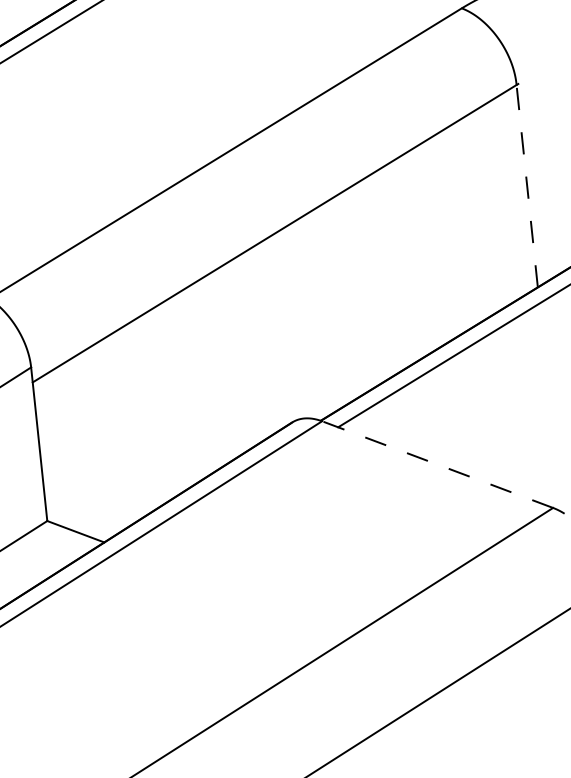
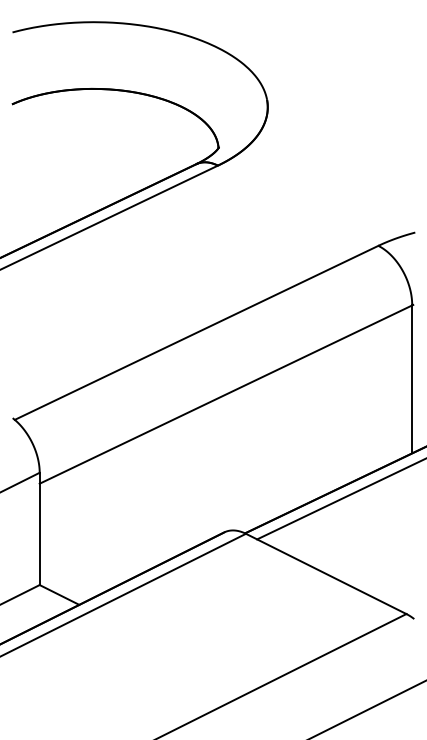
line: (527, 186) -> (412, 379), dashed -> solid
line: (437, 463) -> (326, 573), dashed -> solid

